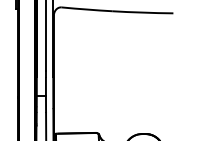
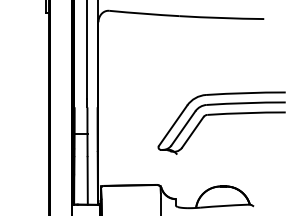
part: (141, 82) -> (220, 115), added

